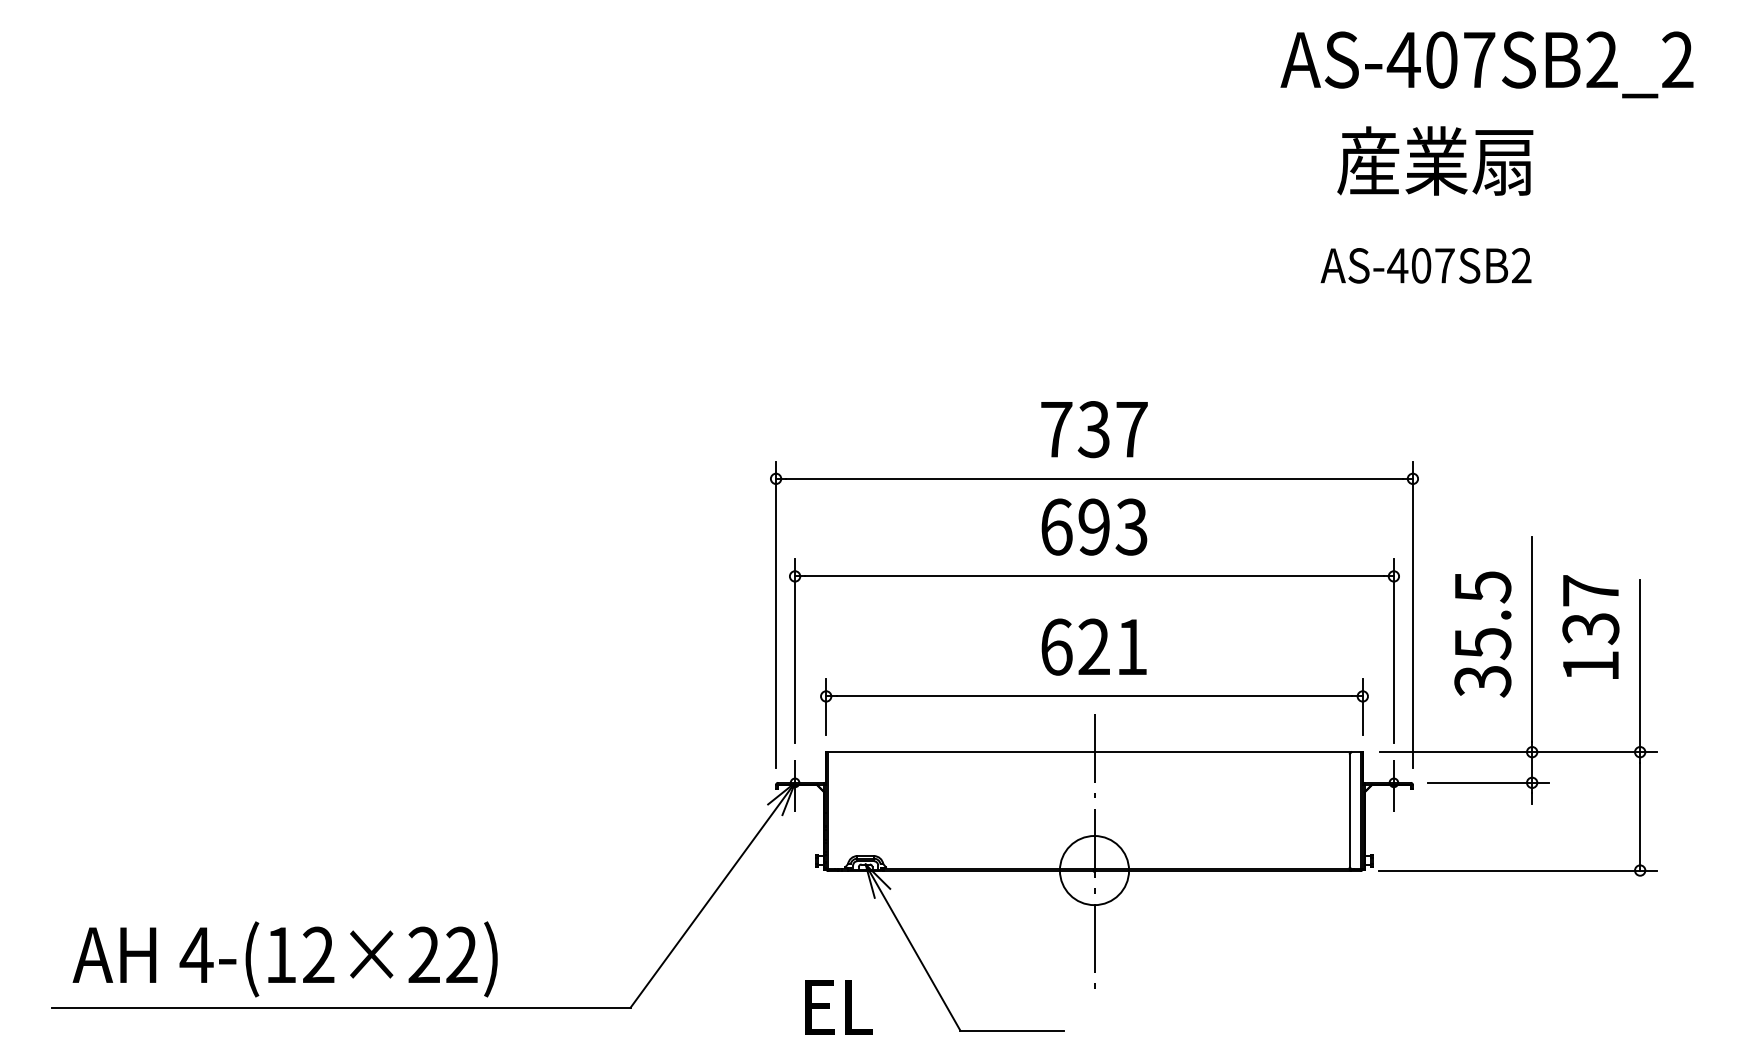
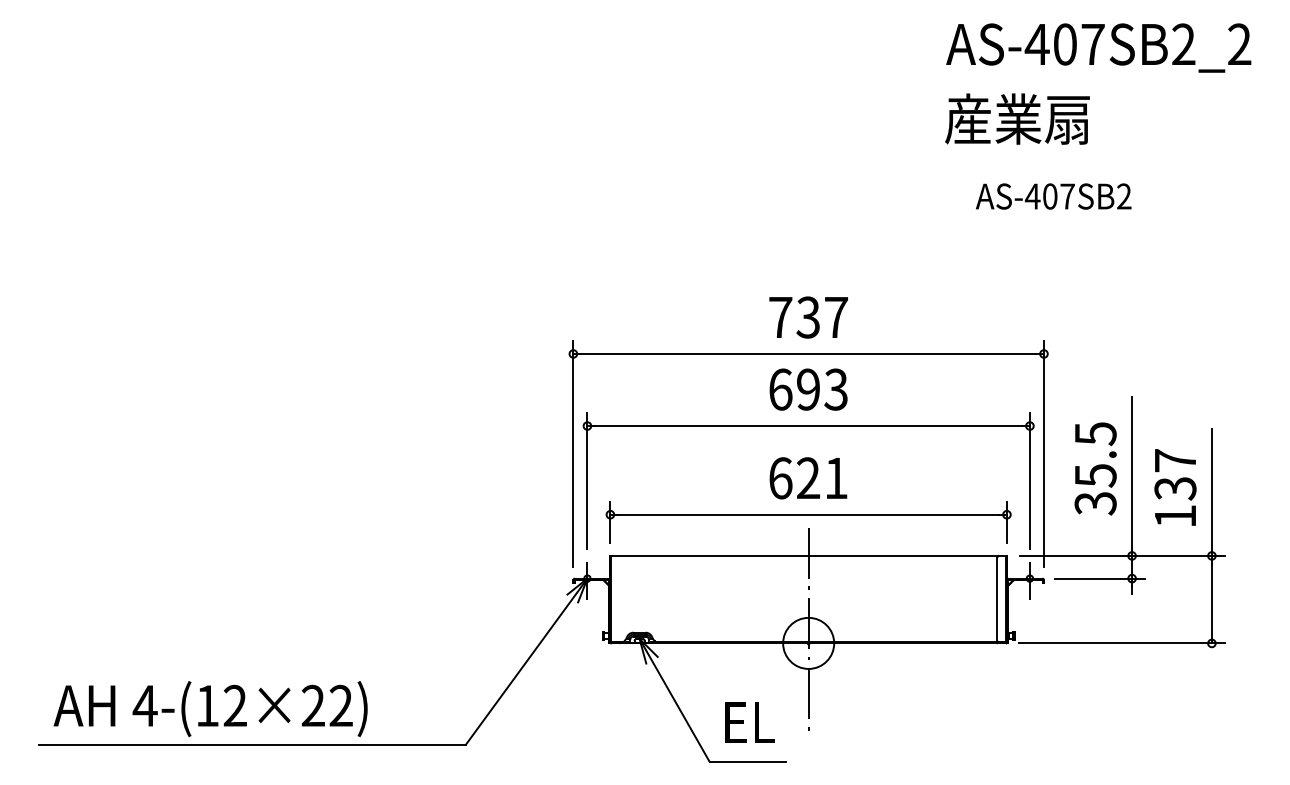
text: (1435, 160) -> (1017, 118), moved
text: (1590, 627) -> (1175, 487), moved
text: (838, 1007) -> (749, 722), moved

